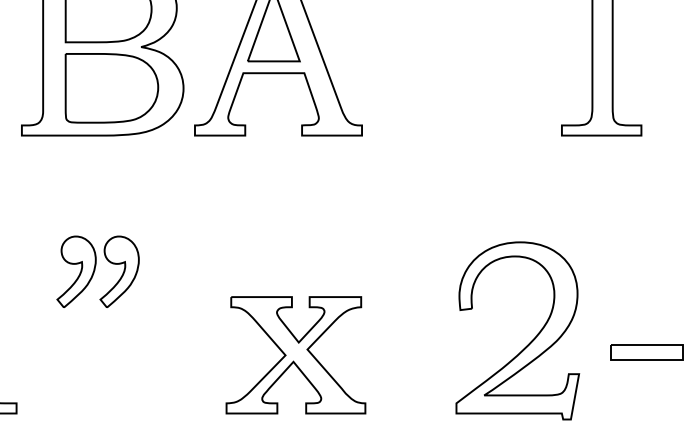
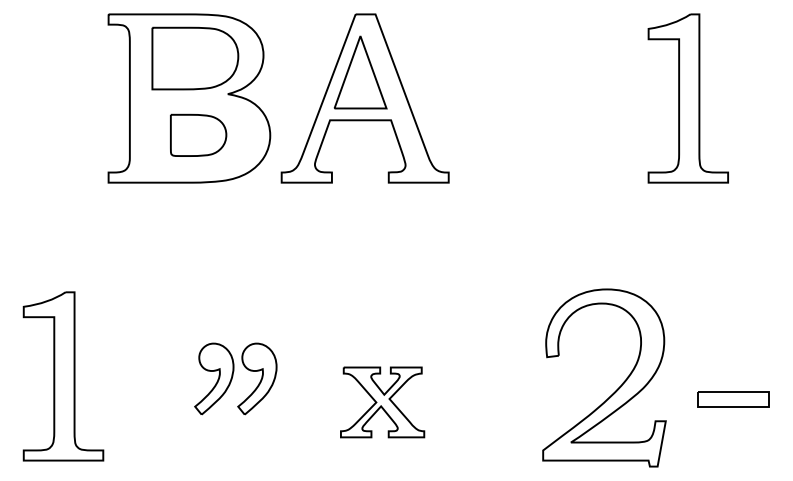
part: (111, 88) -> (198, 135), size x0.6
part: (97, 271) -> (235, 378), moved
part: (295, 355) -> (382, 402), size x0.6

